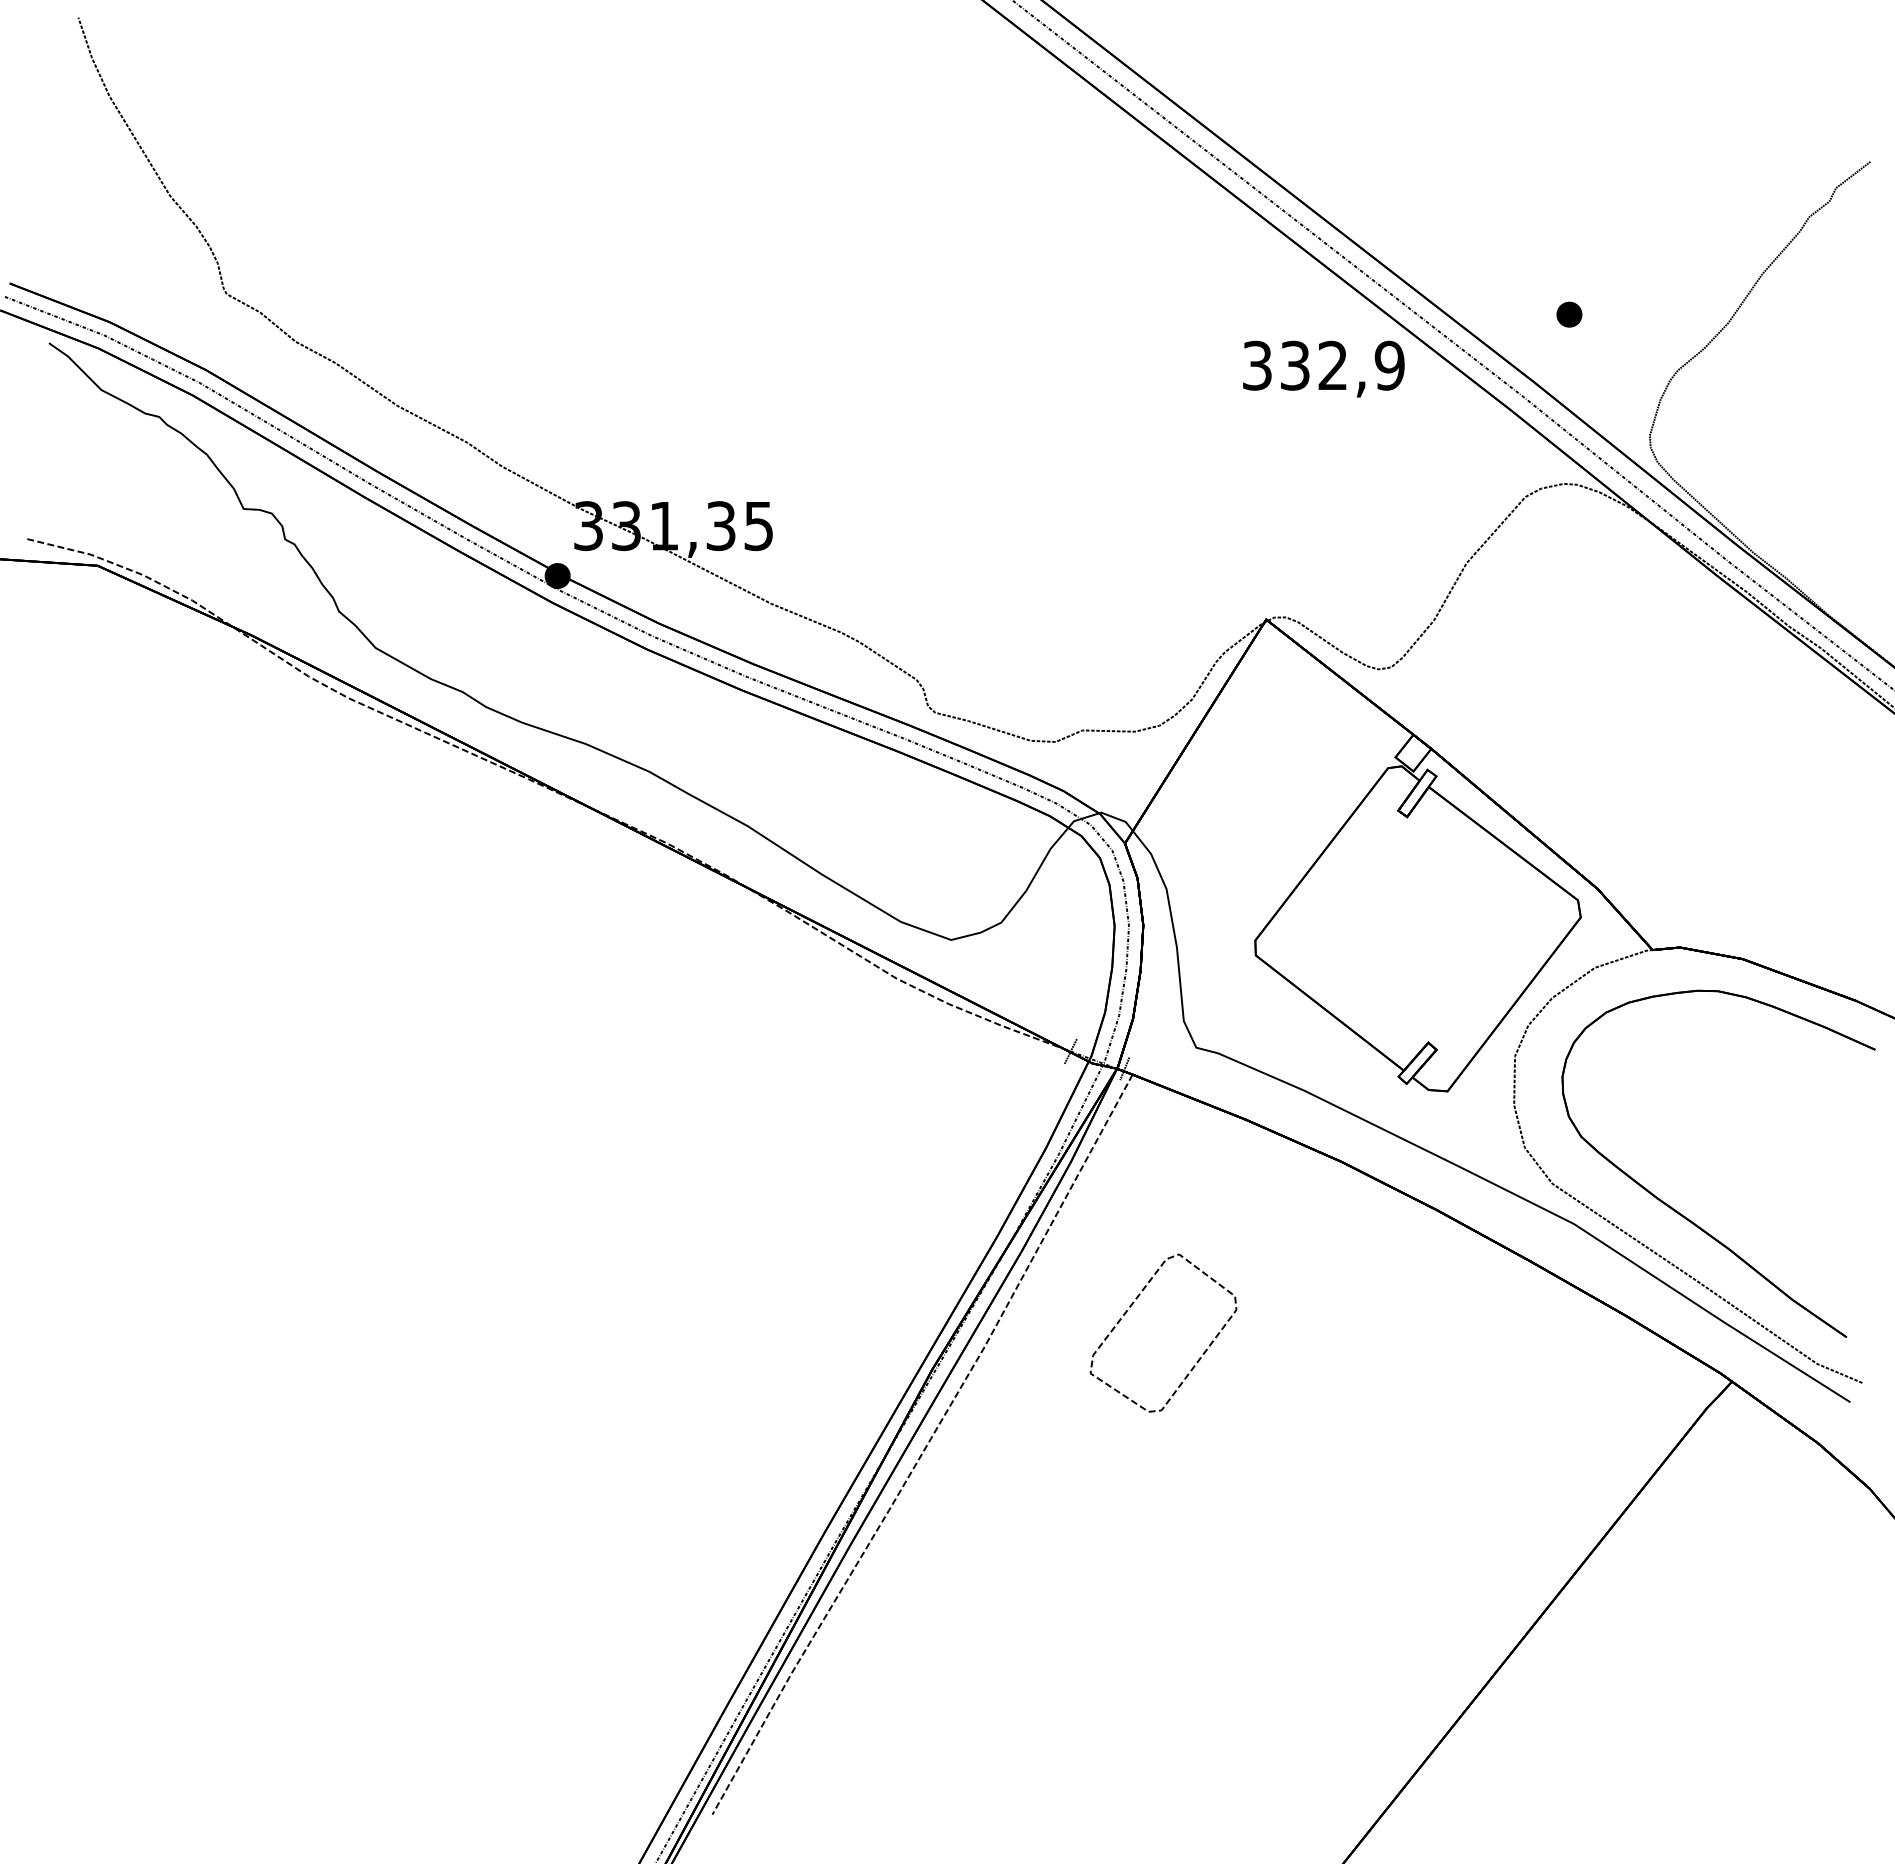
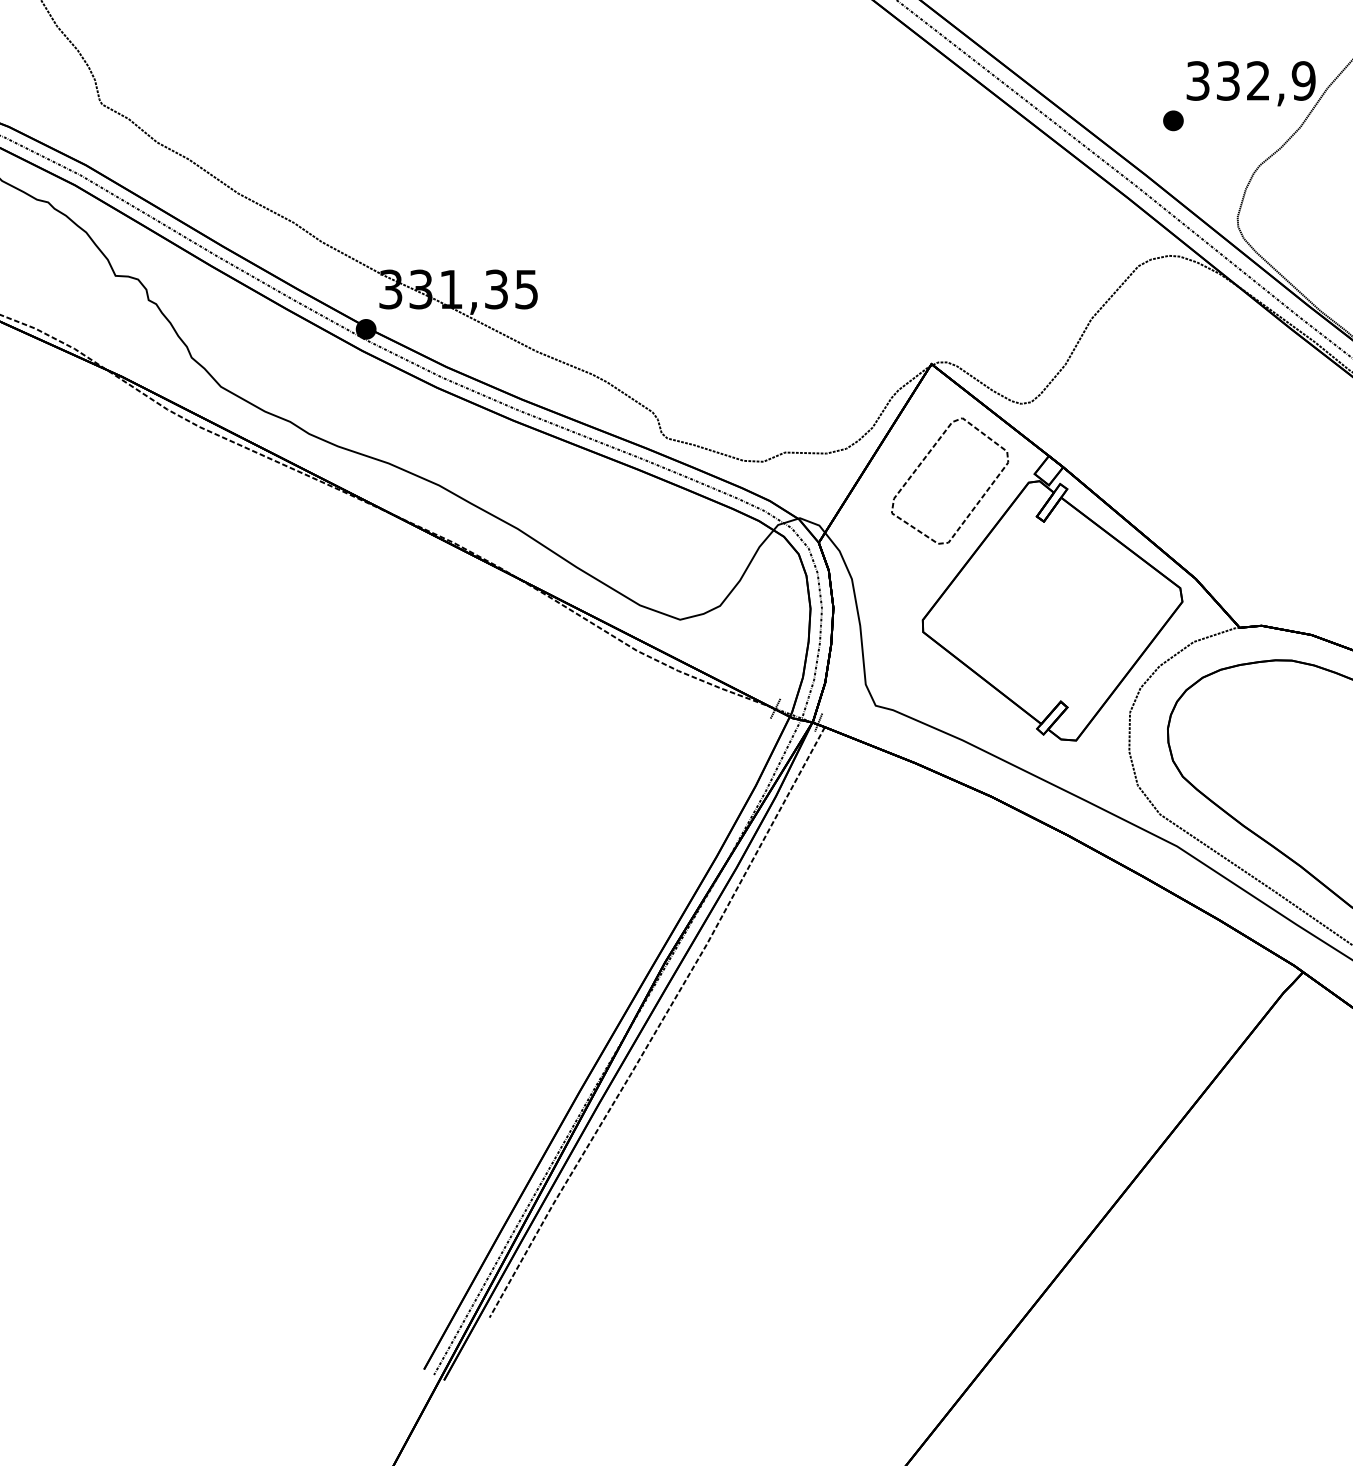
text: (1323, 368) -> (1250, 83), moved
part: (1133, 1304) -> (926, 458), moved

